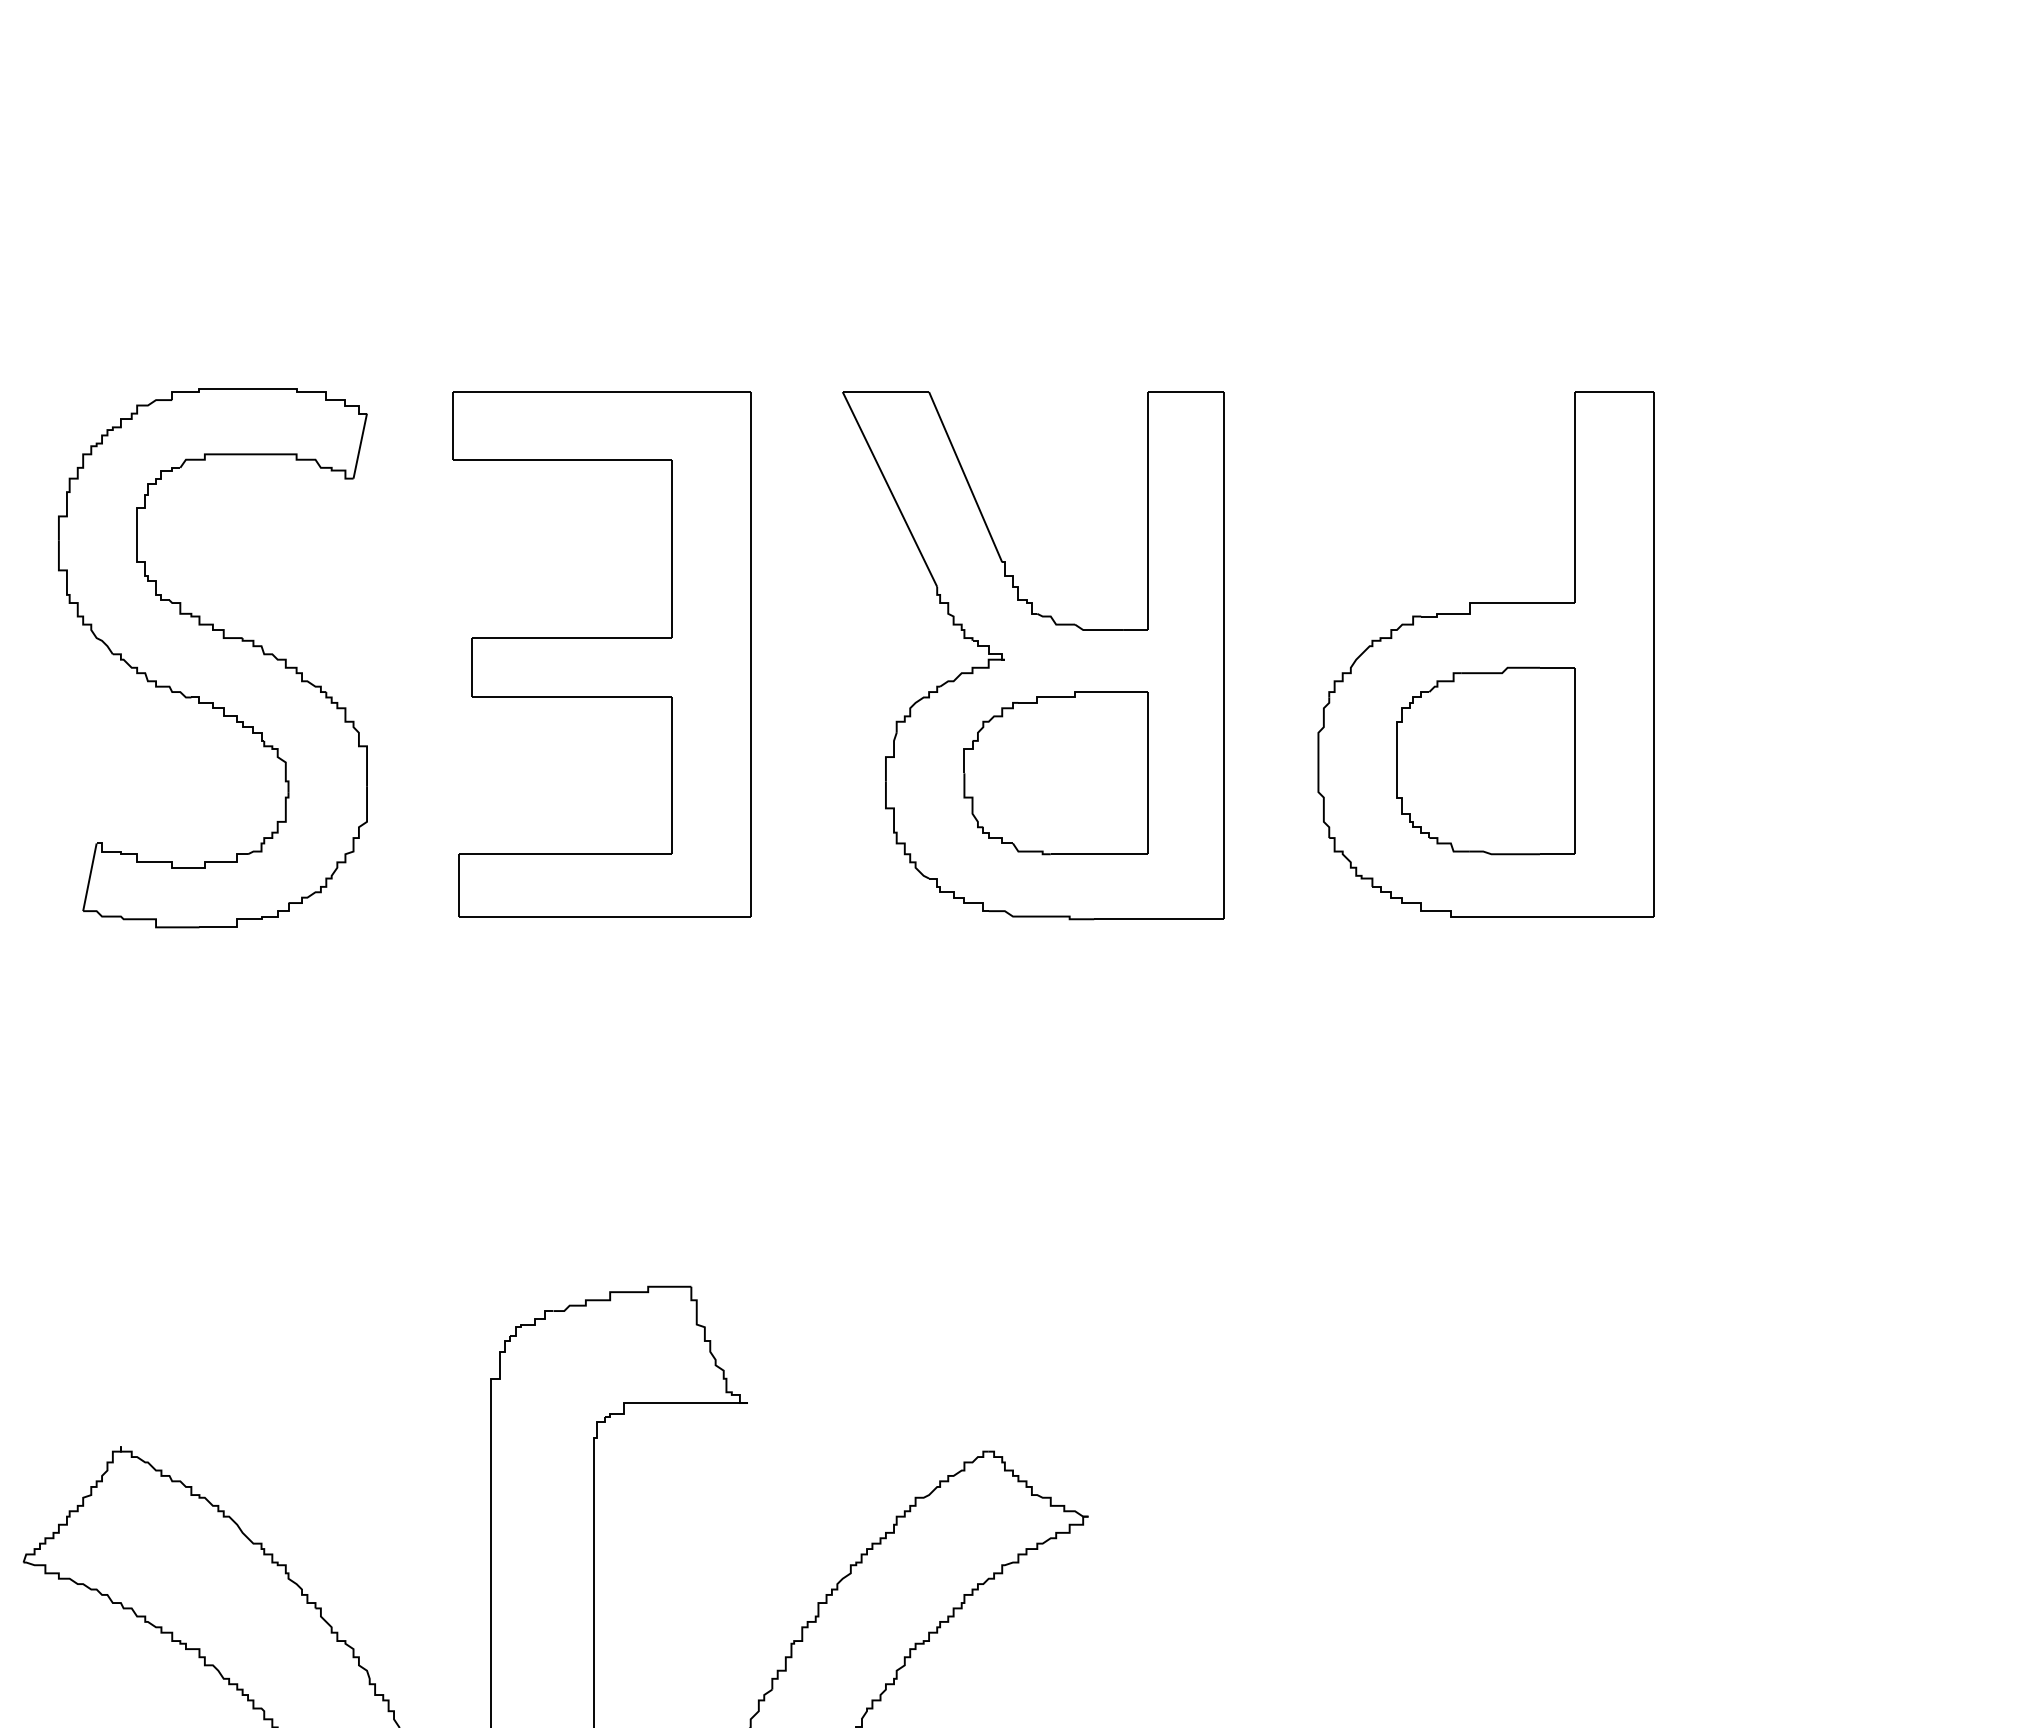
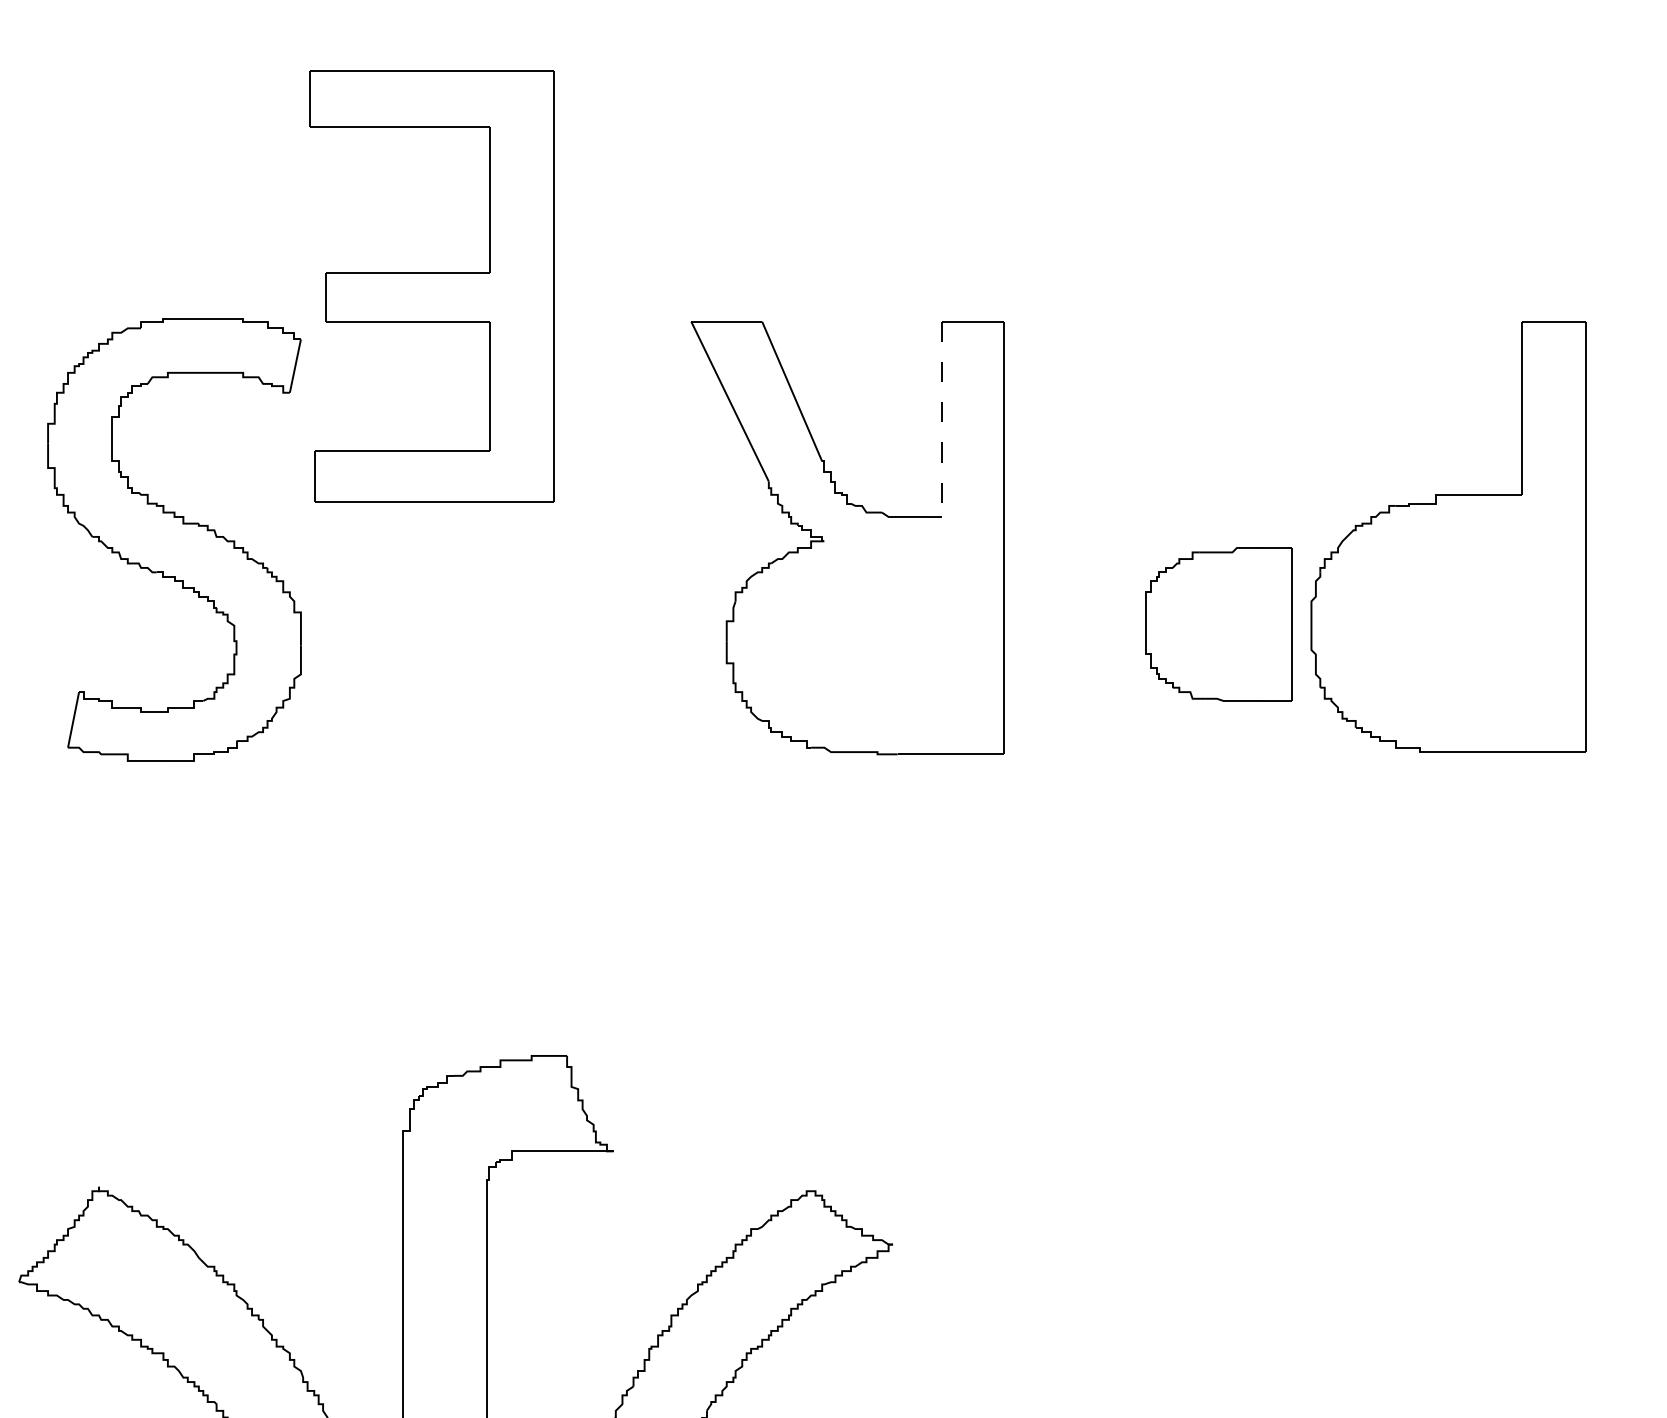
line: (1148, 511) -> (942, 419), solid -> dashed
part: (601, 654) -> (431, 286), moved
part: (1485, 654) -> (1448, 537), moved
part: (1055, 773) -> (865, 634), removed

